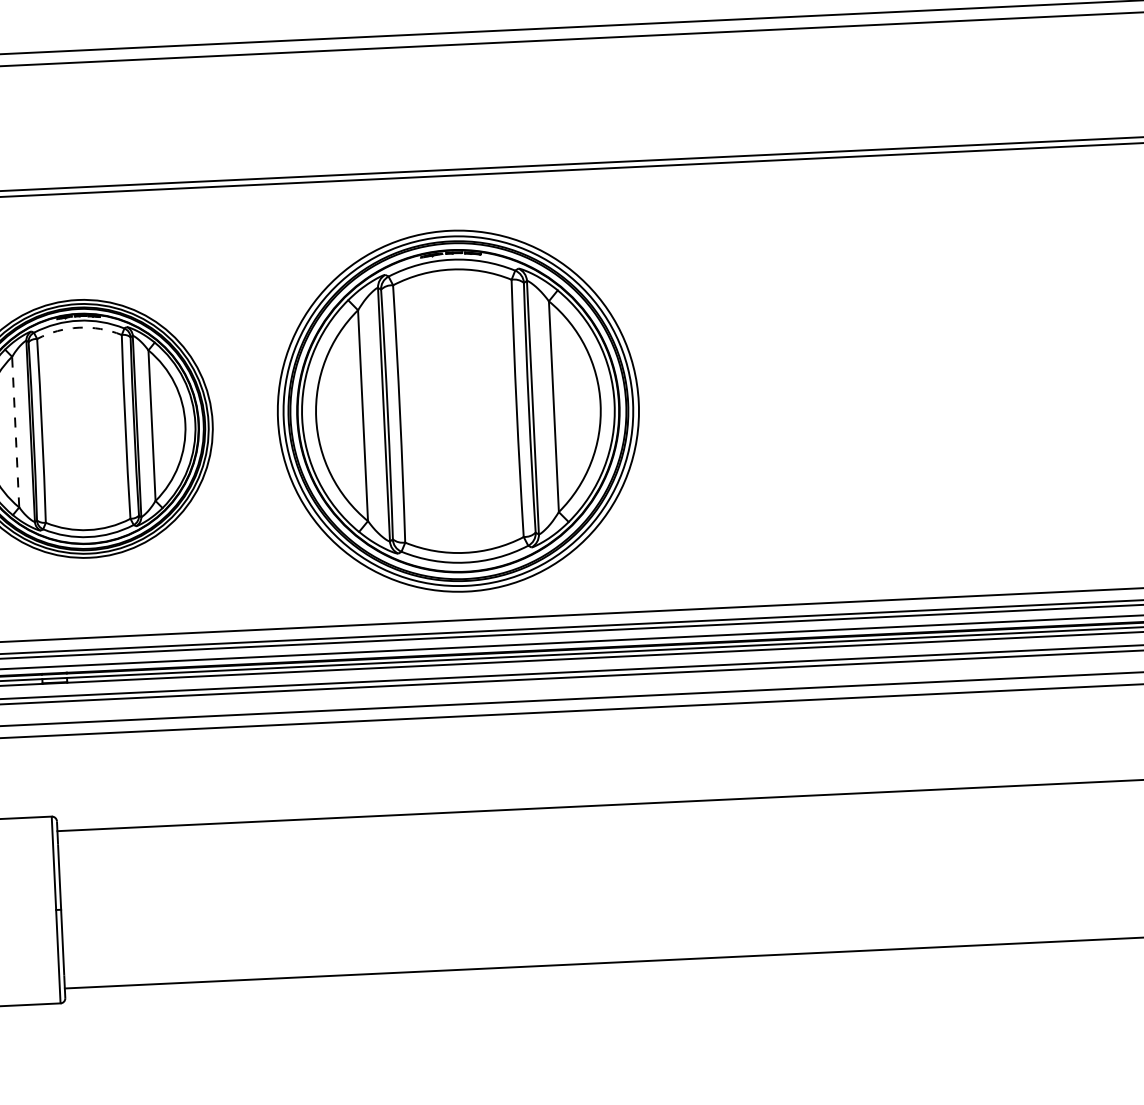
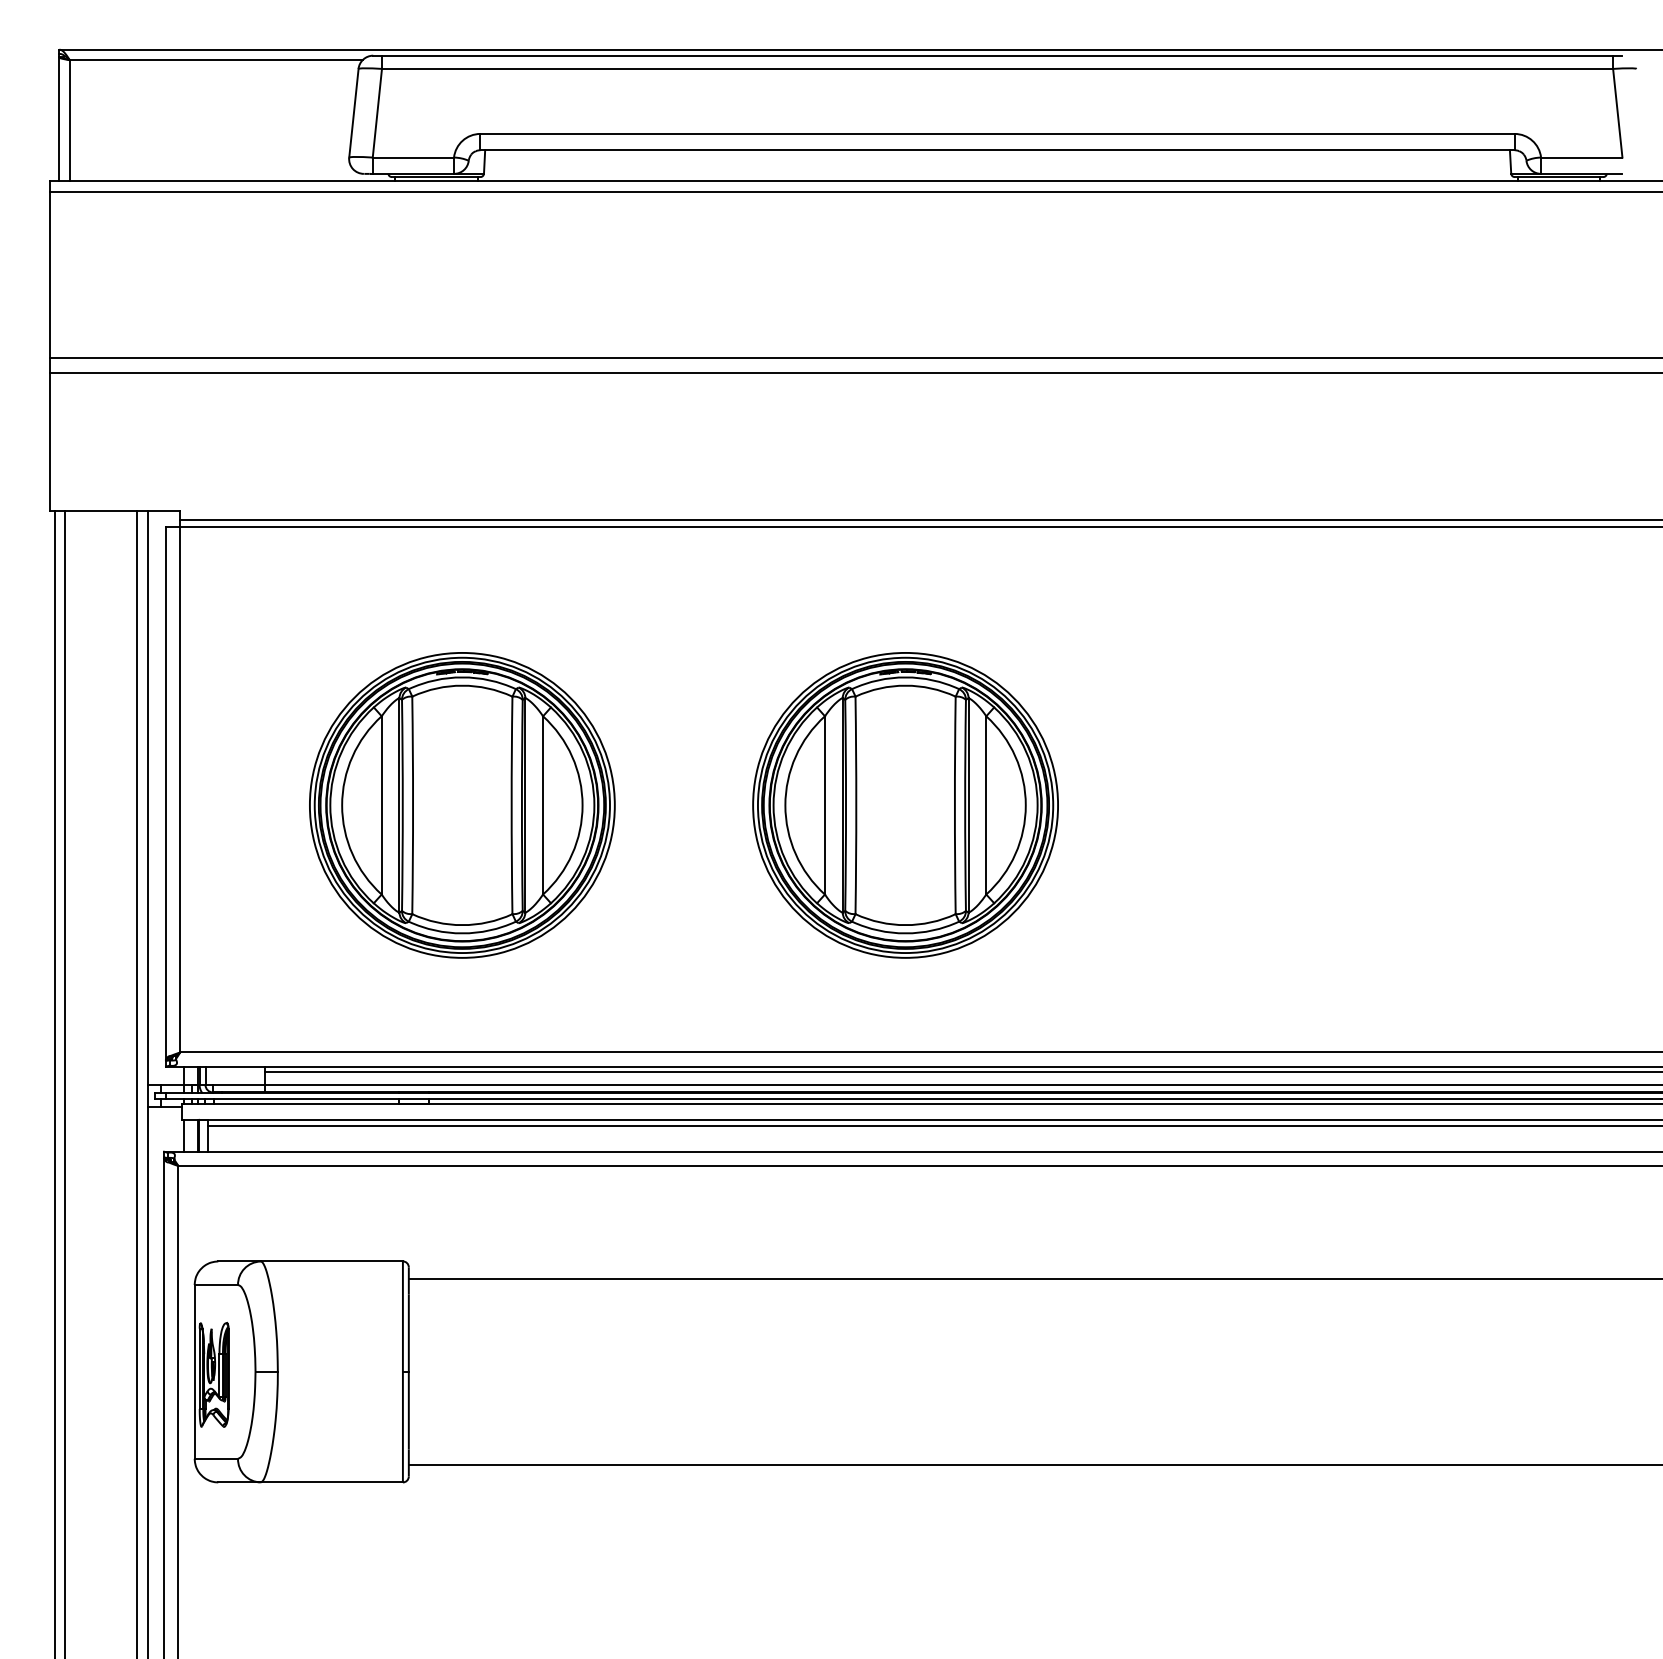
arc: (79, 327) -> (462, 685), dashed -> solid
part: (458, 411) -> (905, 805), size x0.71
line: (15, 431) -> (381, 804), dashed -> solid

